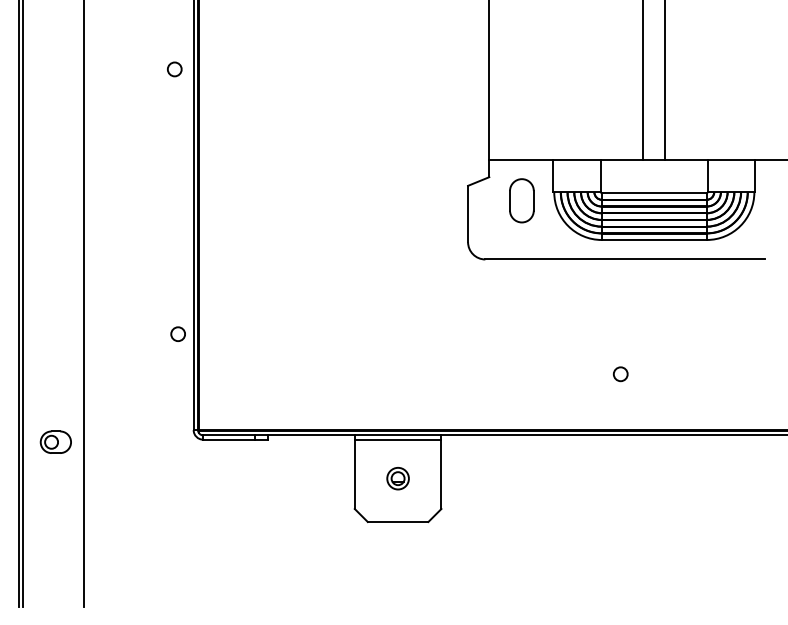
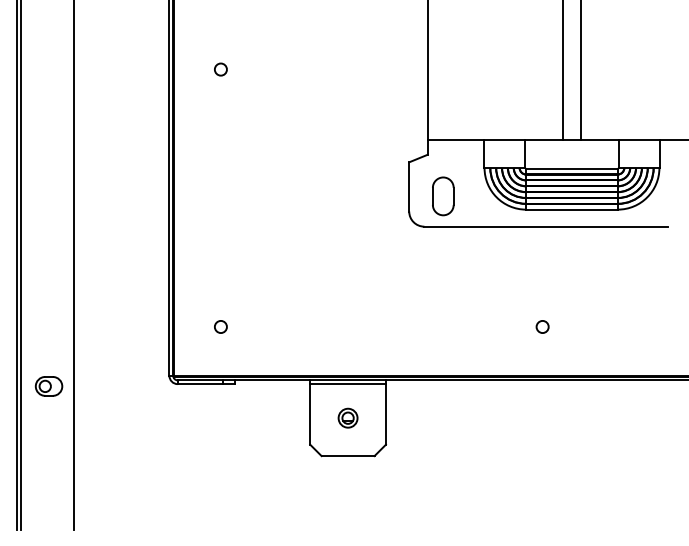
circle: (174, 69) -> (220, 69), moved
part: (522, 200) -> (443, 196), moved
circle: (177, 333) -> (220, 326), moved

